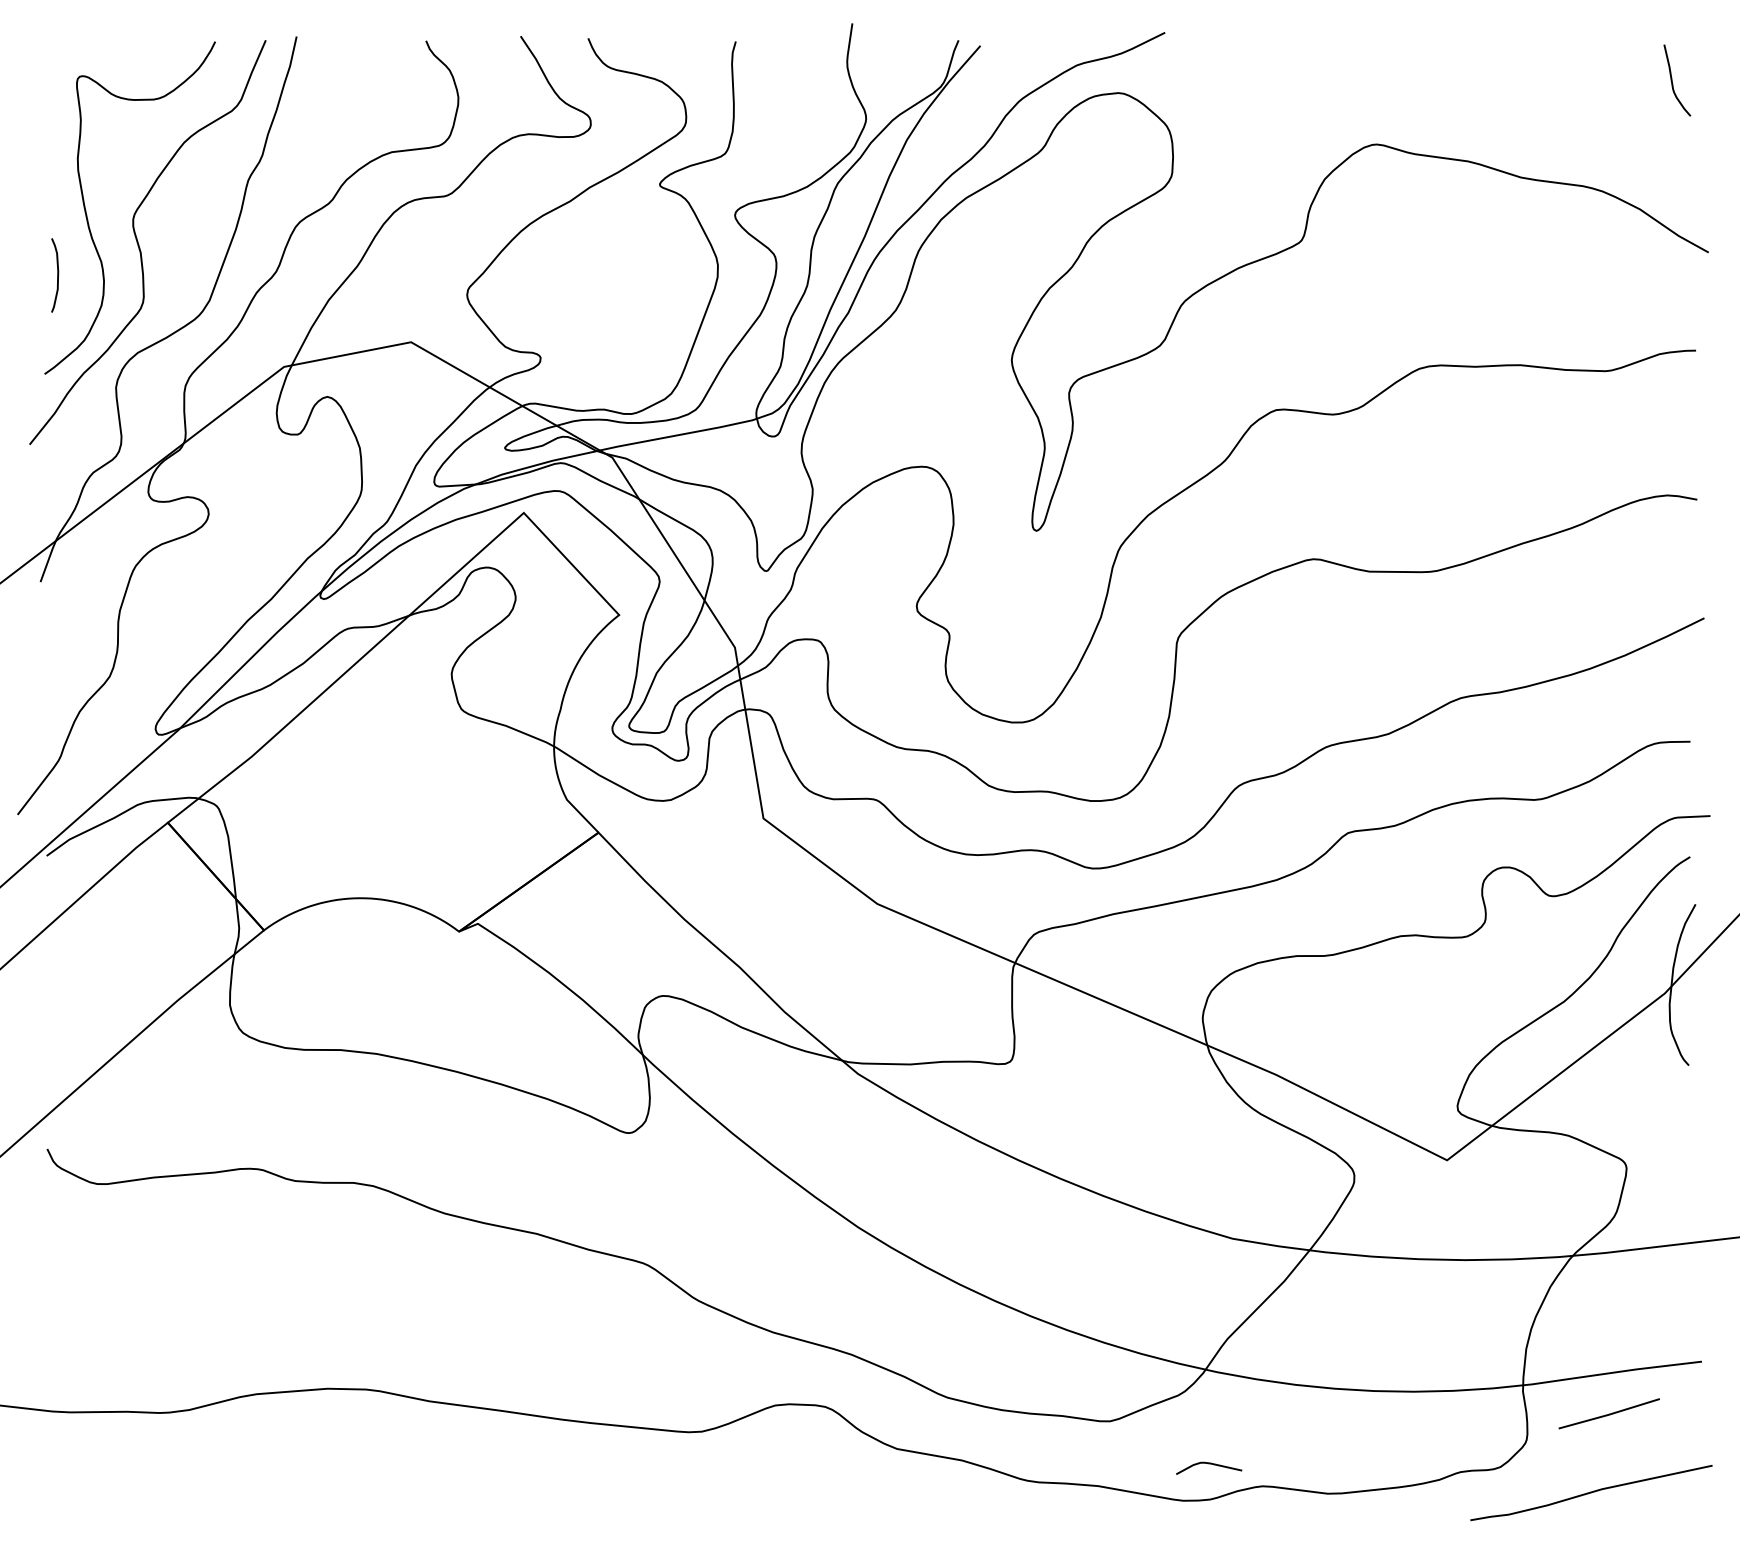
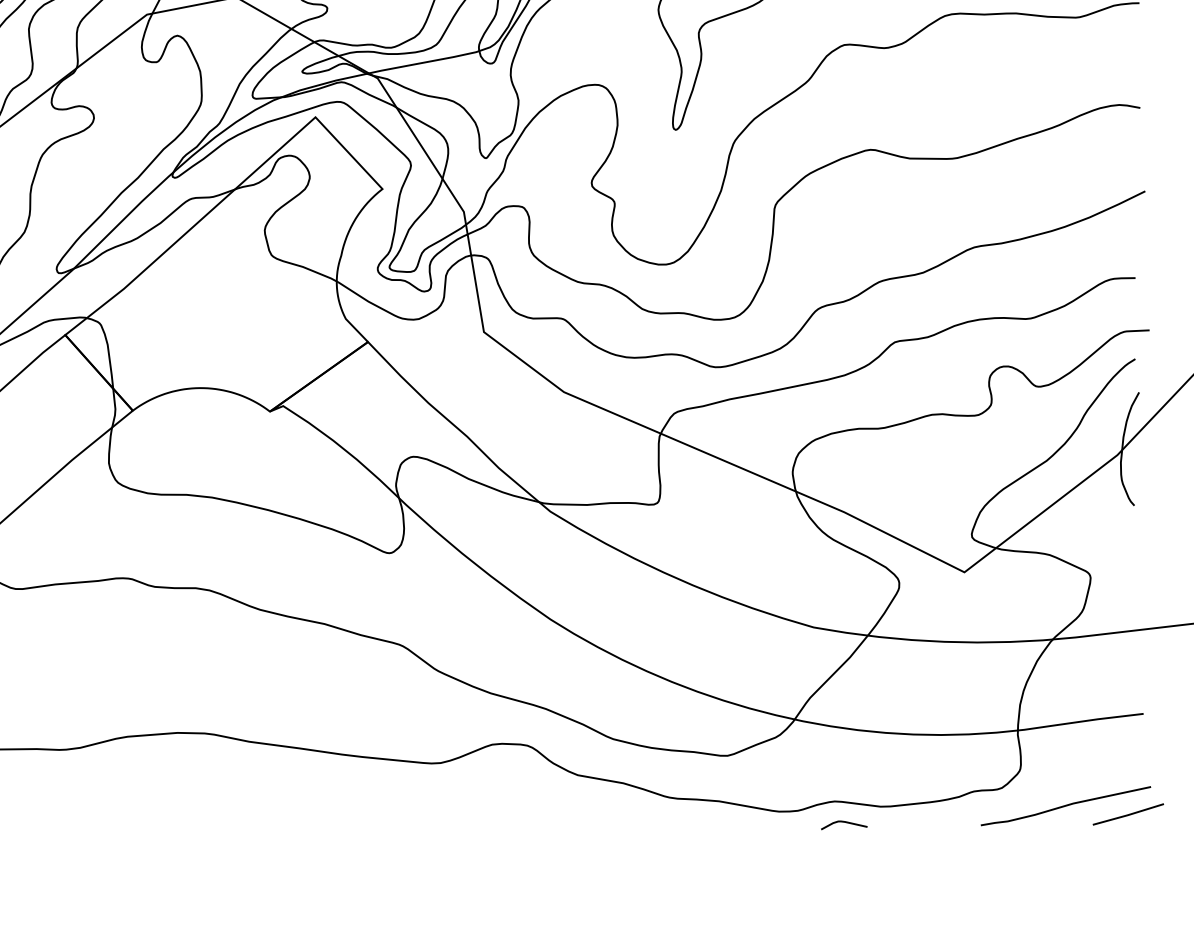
line: (1609, 1413) -> (1128, 814), moved
curve: (1209, 1464) -> (844, 822), moved

